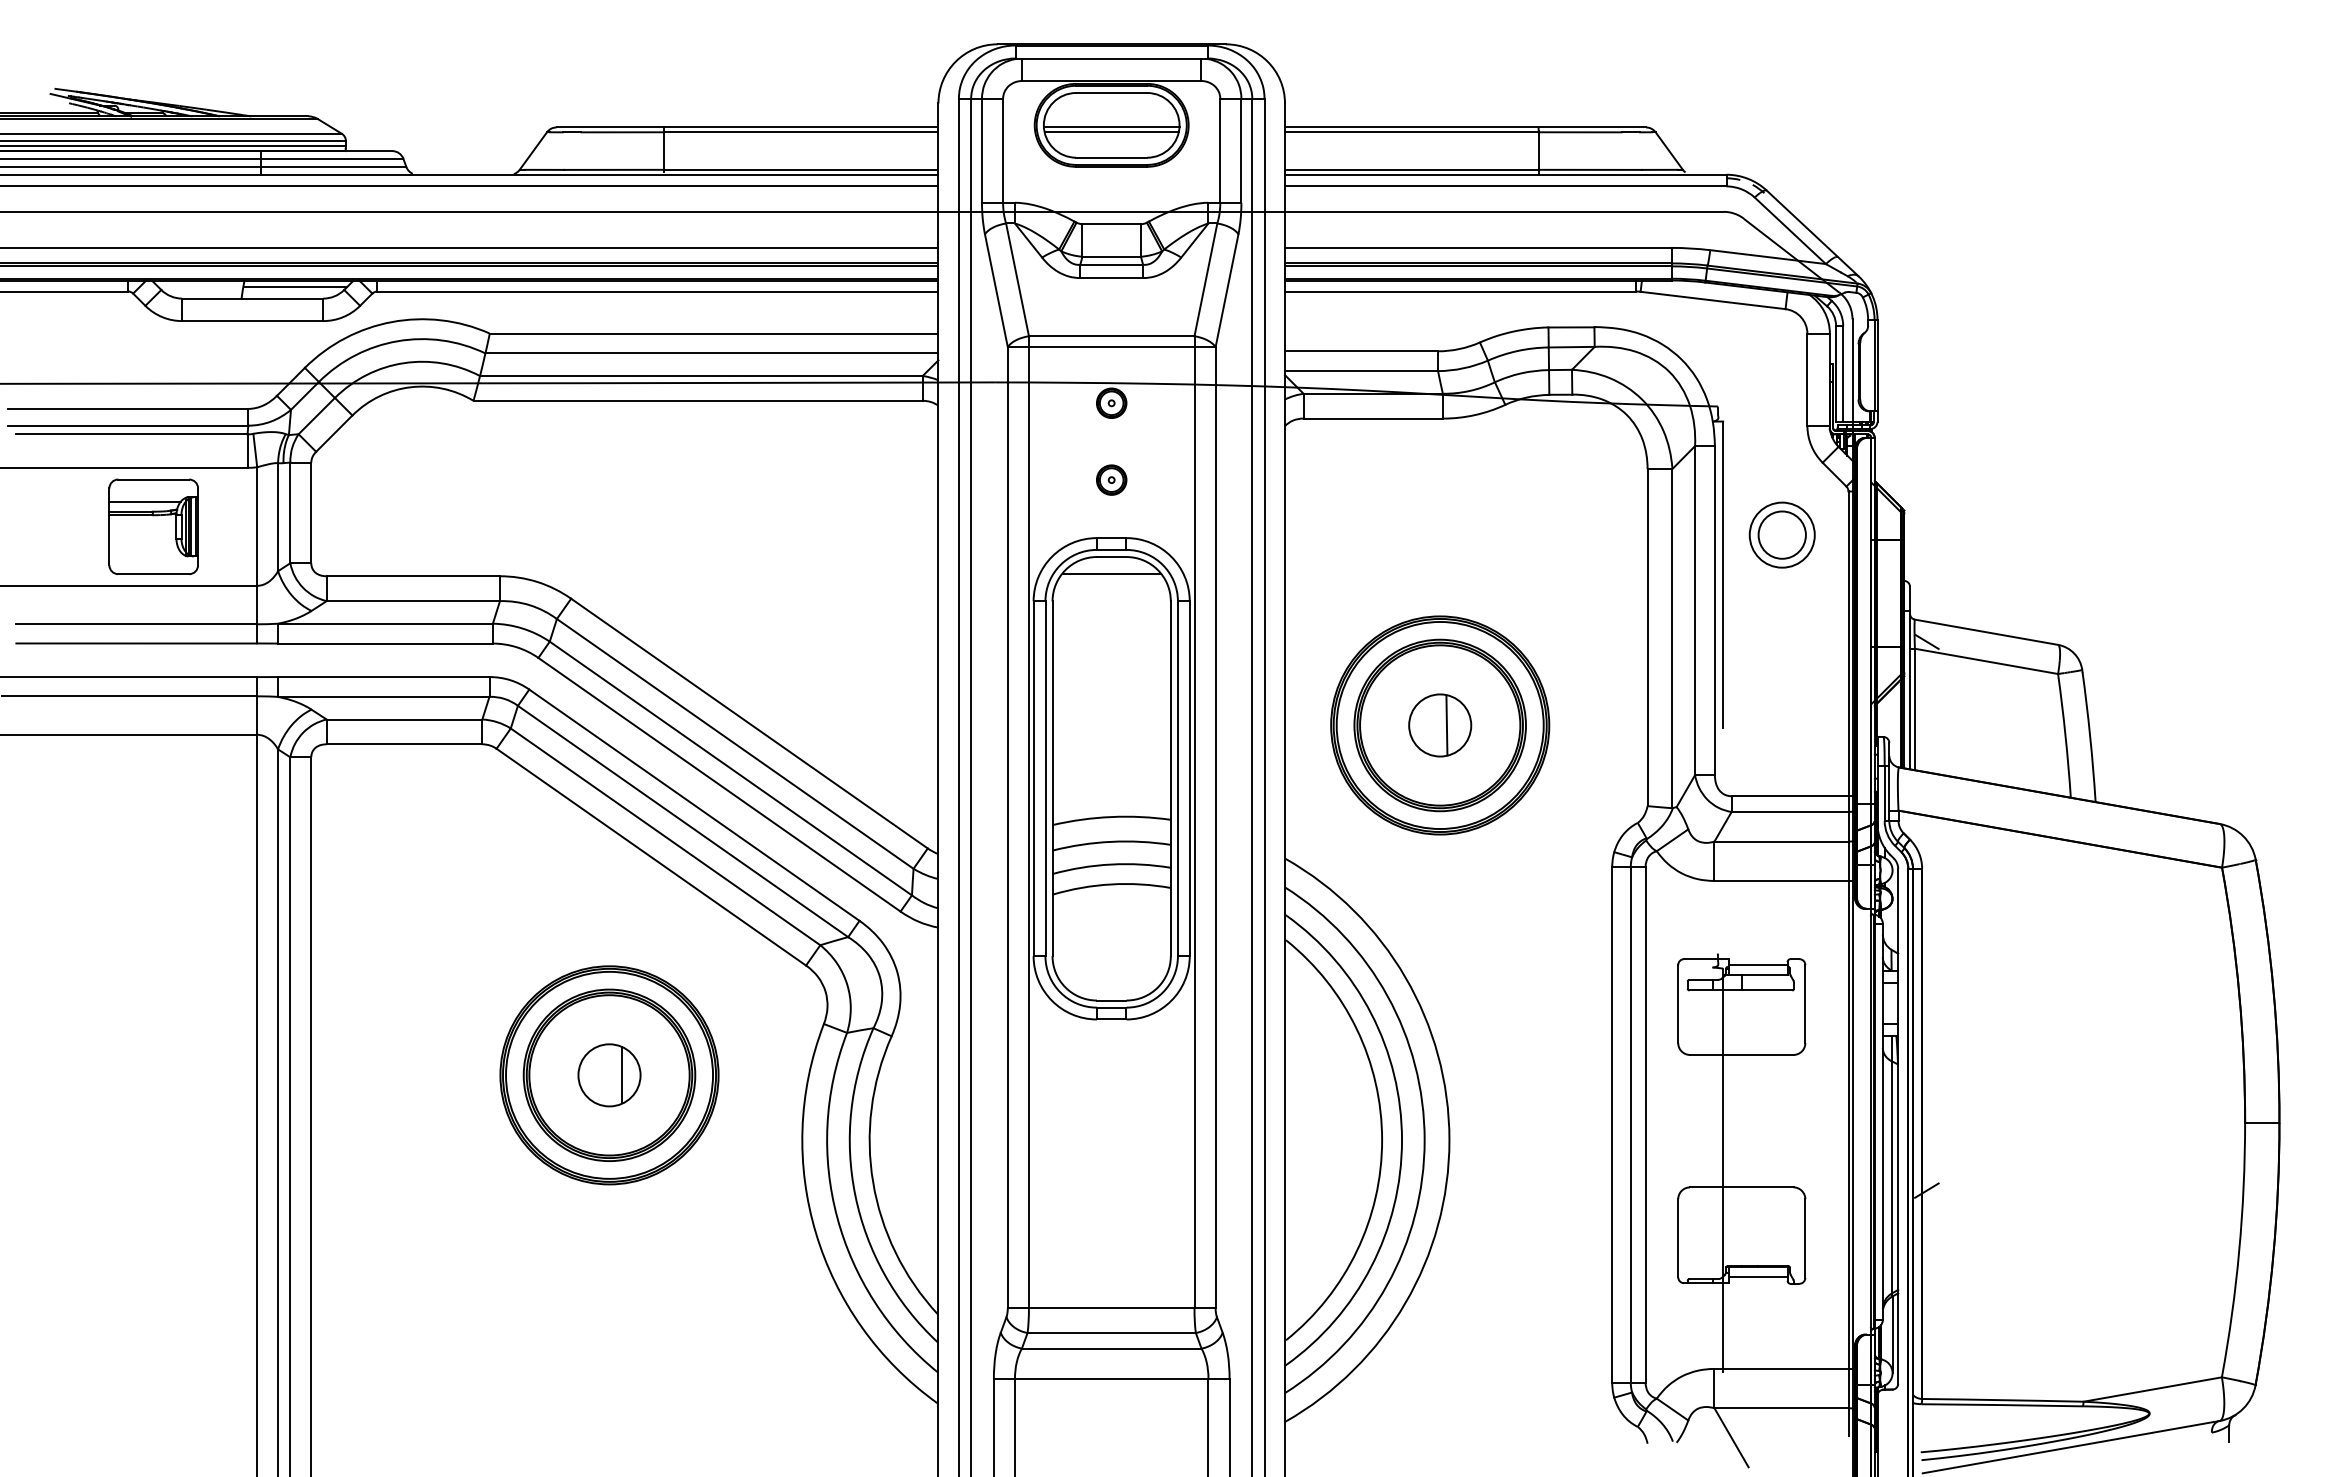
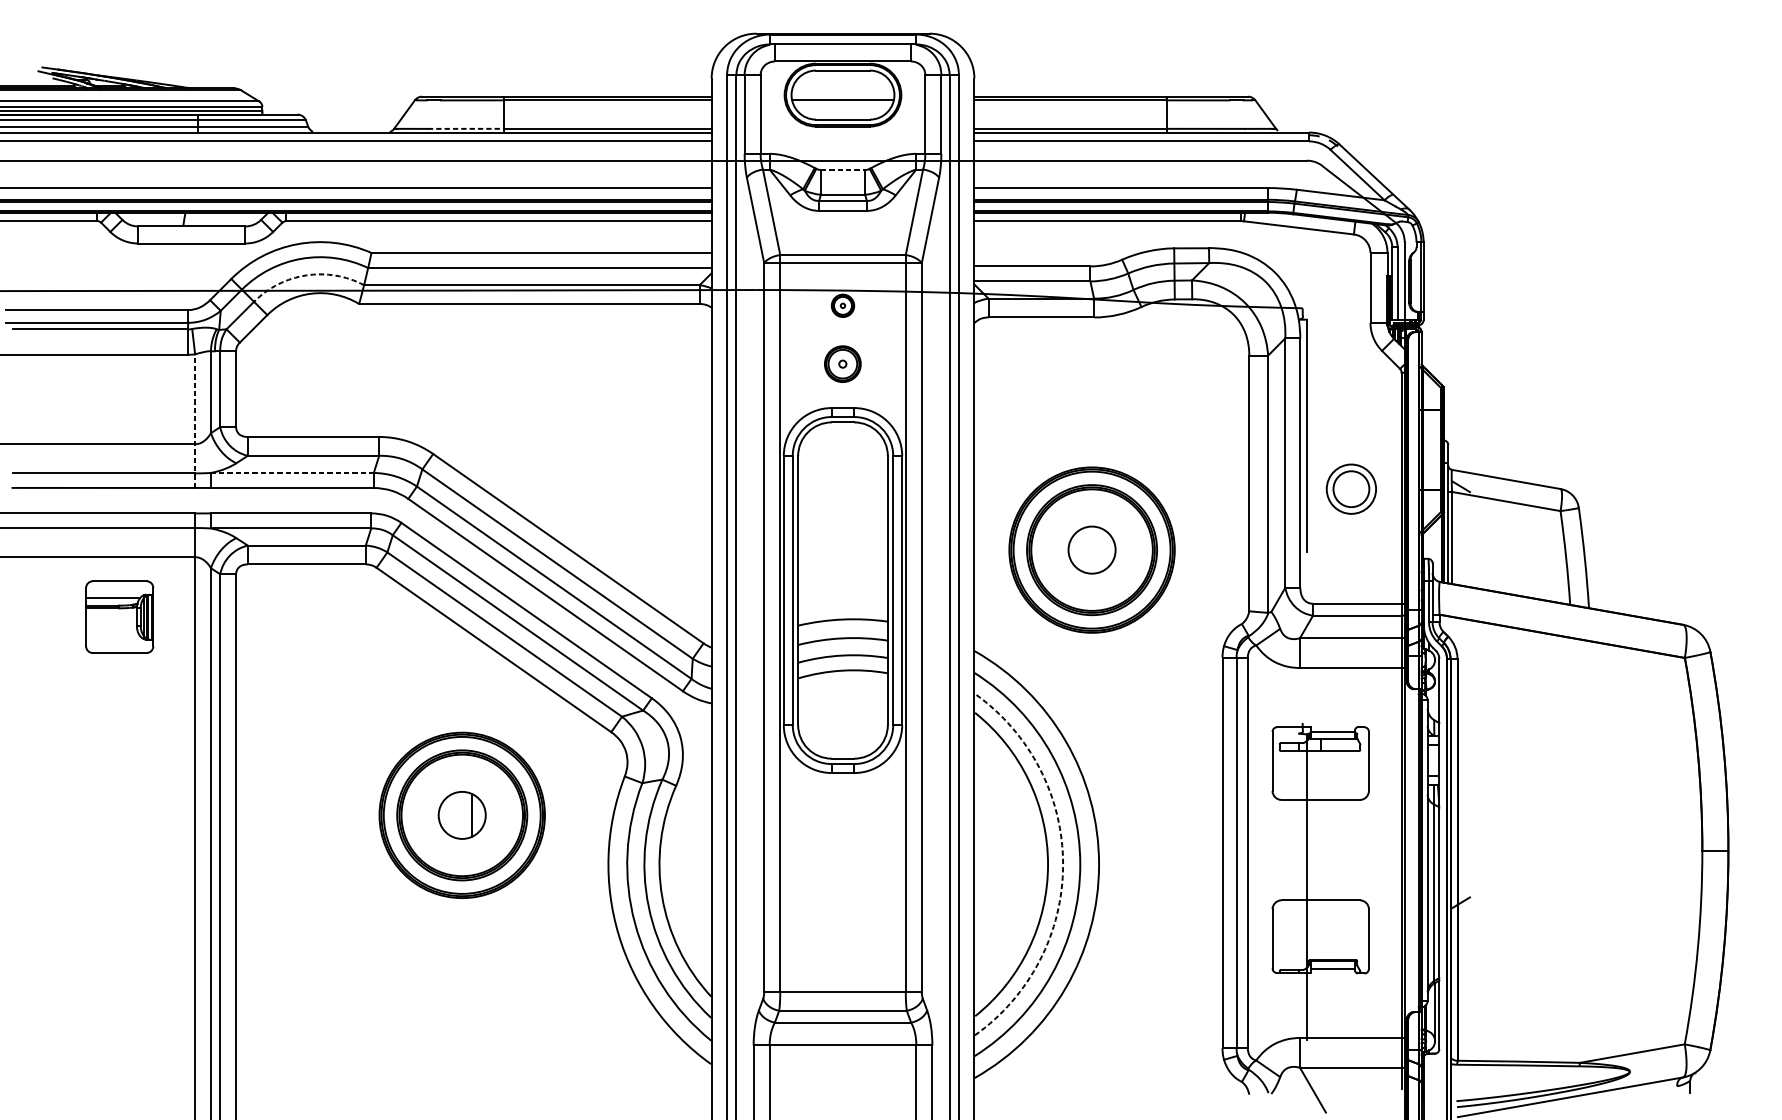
line: (1111, 127) -> (842, 96), removed
line: (614, 169) -> (466, 128), solid -> dashed
line: (1112, 224) -> (843, 170), solid -> dashed
line: (295, 287) -> (224, 218), removed
arc: (403, 363) -> (306, 275), solid -> dashed
part: (1111, 479) -> (842, 363), size x1.6
part: (153, 526) -> (119, 616), moved
part: (1781, 534) -> (1350, 488), moved
line: (257, 554) -> (195, 420), solid -> dashed
line: (1111, 573) -> (842, 434), removed
line: (385, 623) -> (292, 472), solid -> dashed
line: (1446, 725) -> (1096, 550), removed
arc: (1402, 1140) -> (1063, 864), solid -> dashed

